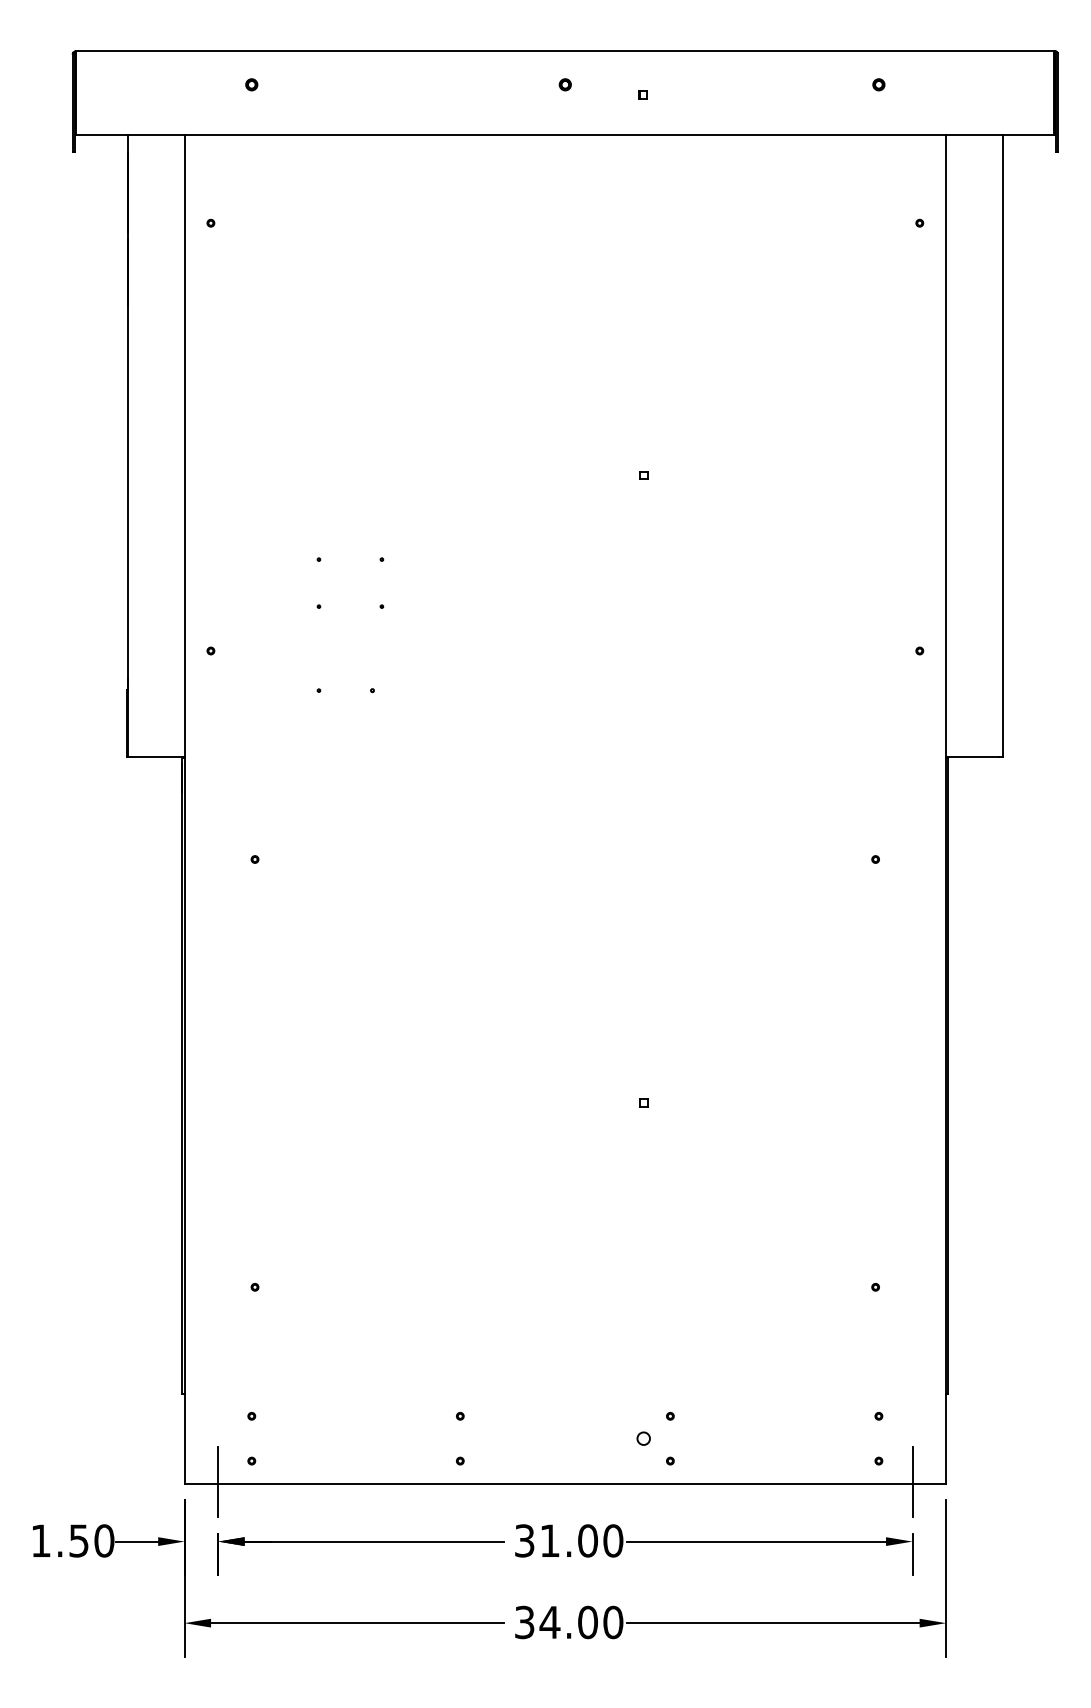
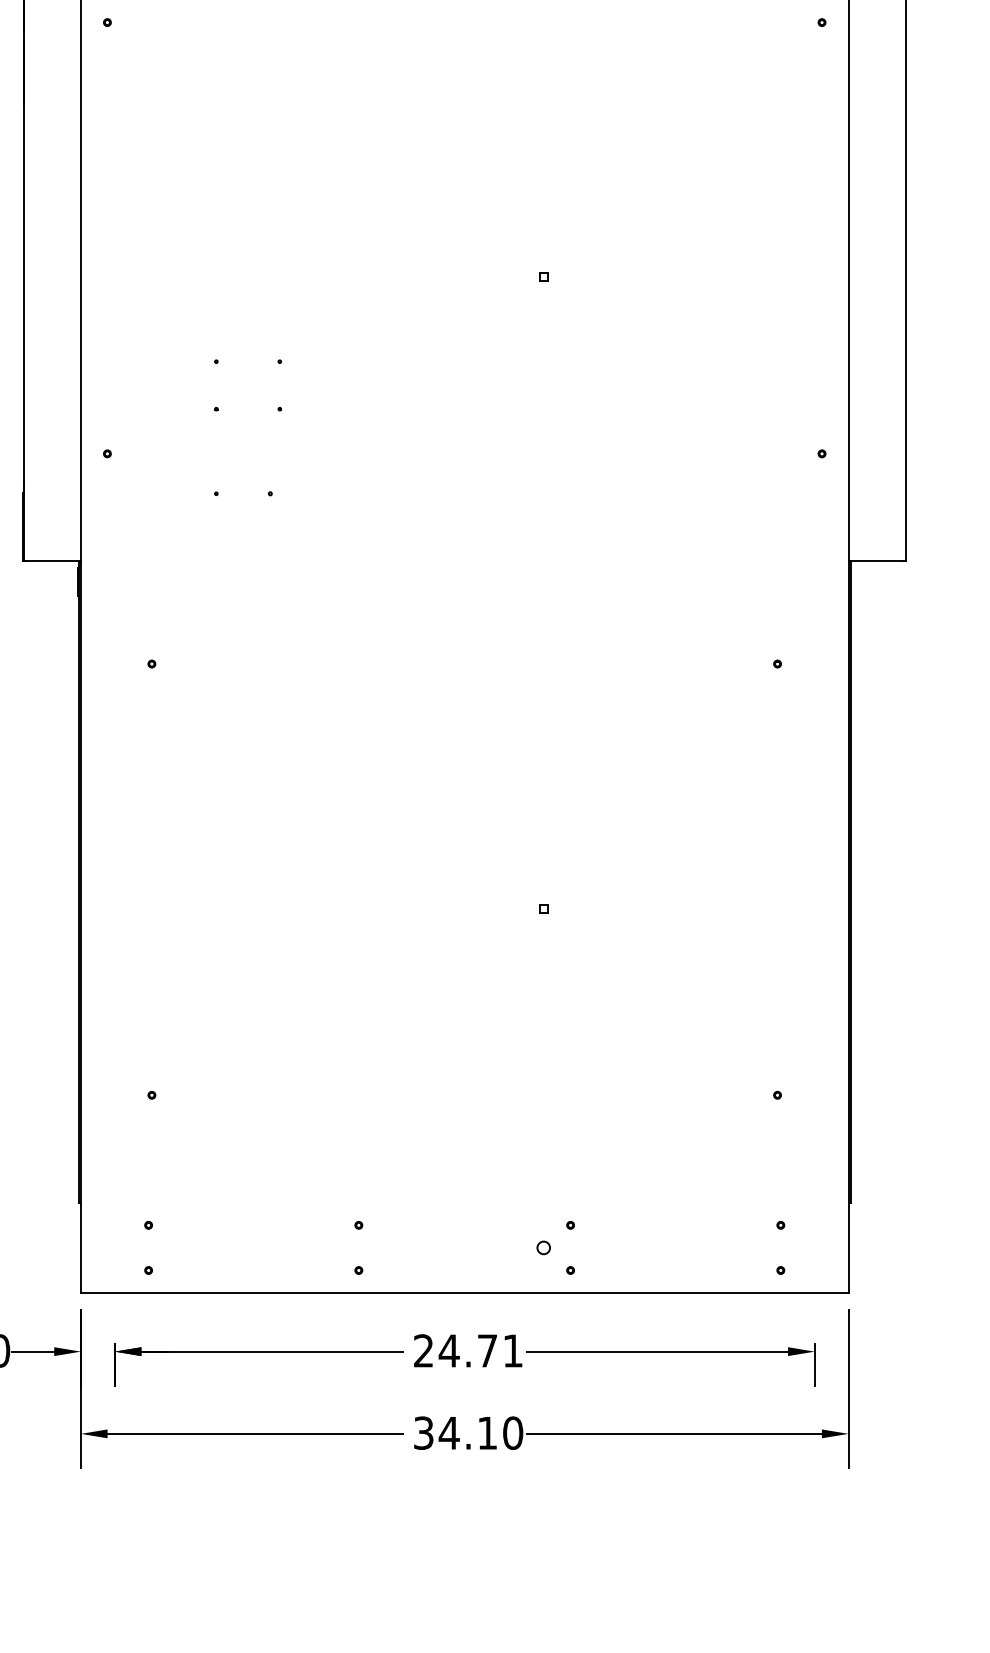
line: (218, 1481) -> (115, 1291), removed
line: (912, 1481) -> (814, 1291), removed
text: (569, 1540) -> (468, 1350), 31.00 -> 24.71
text: (588, 1622) -> (488, 1433), 34.00 -> 34.10

